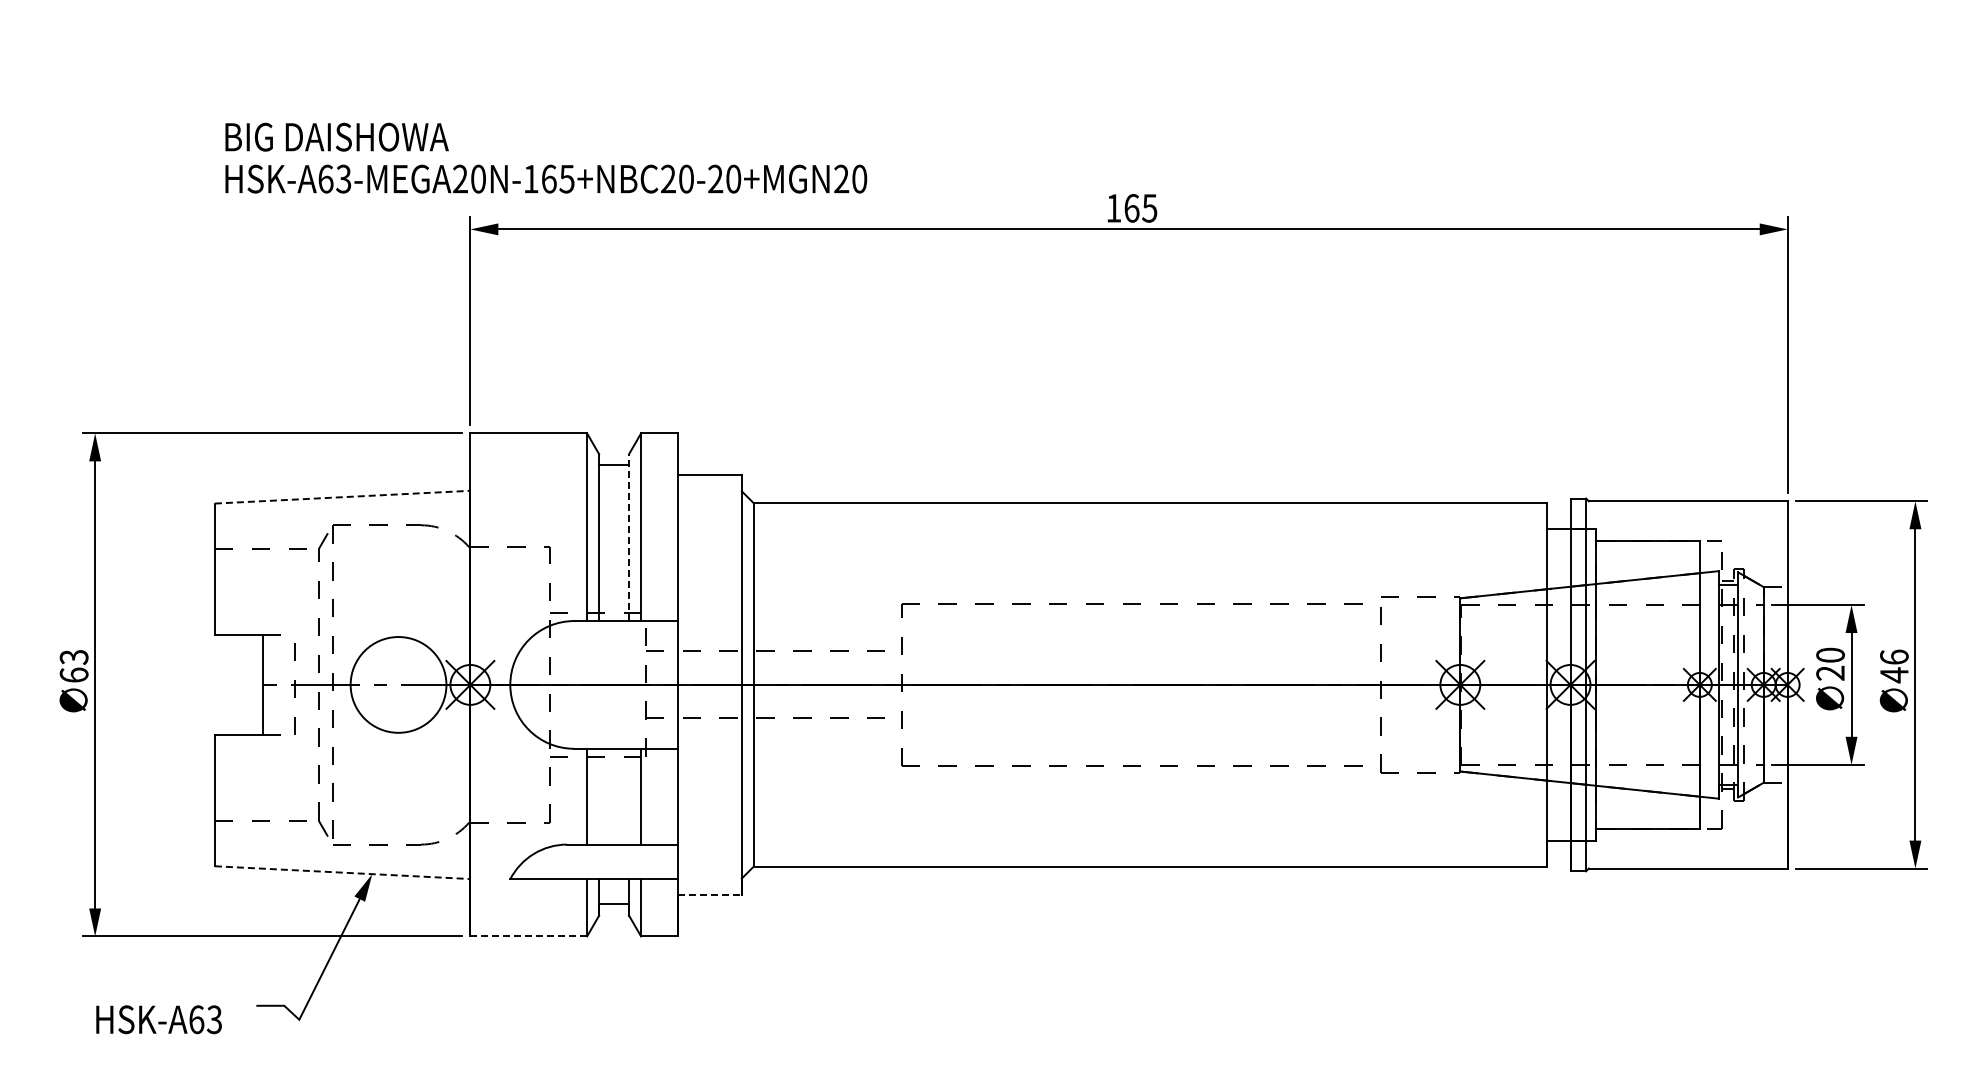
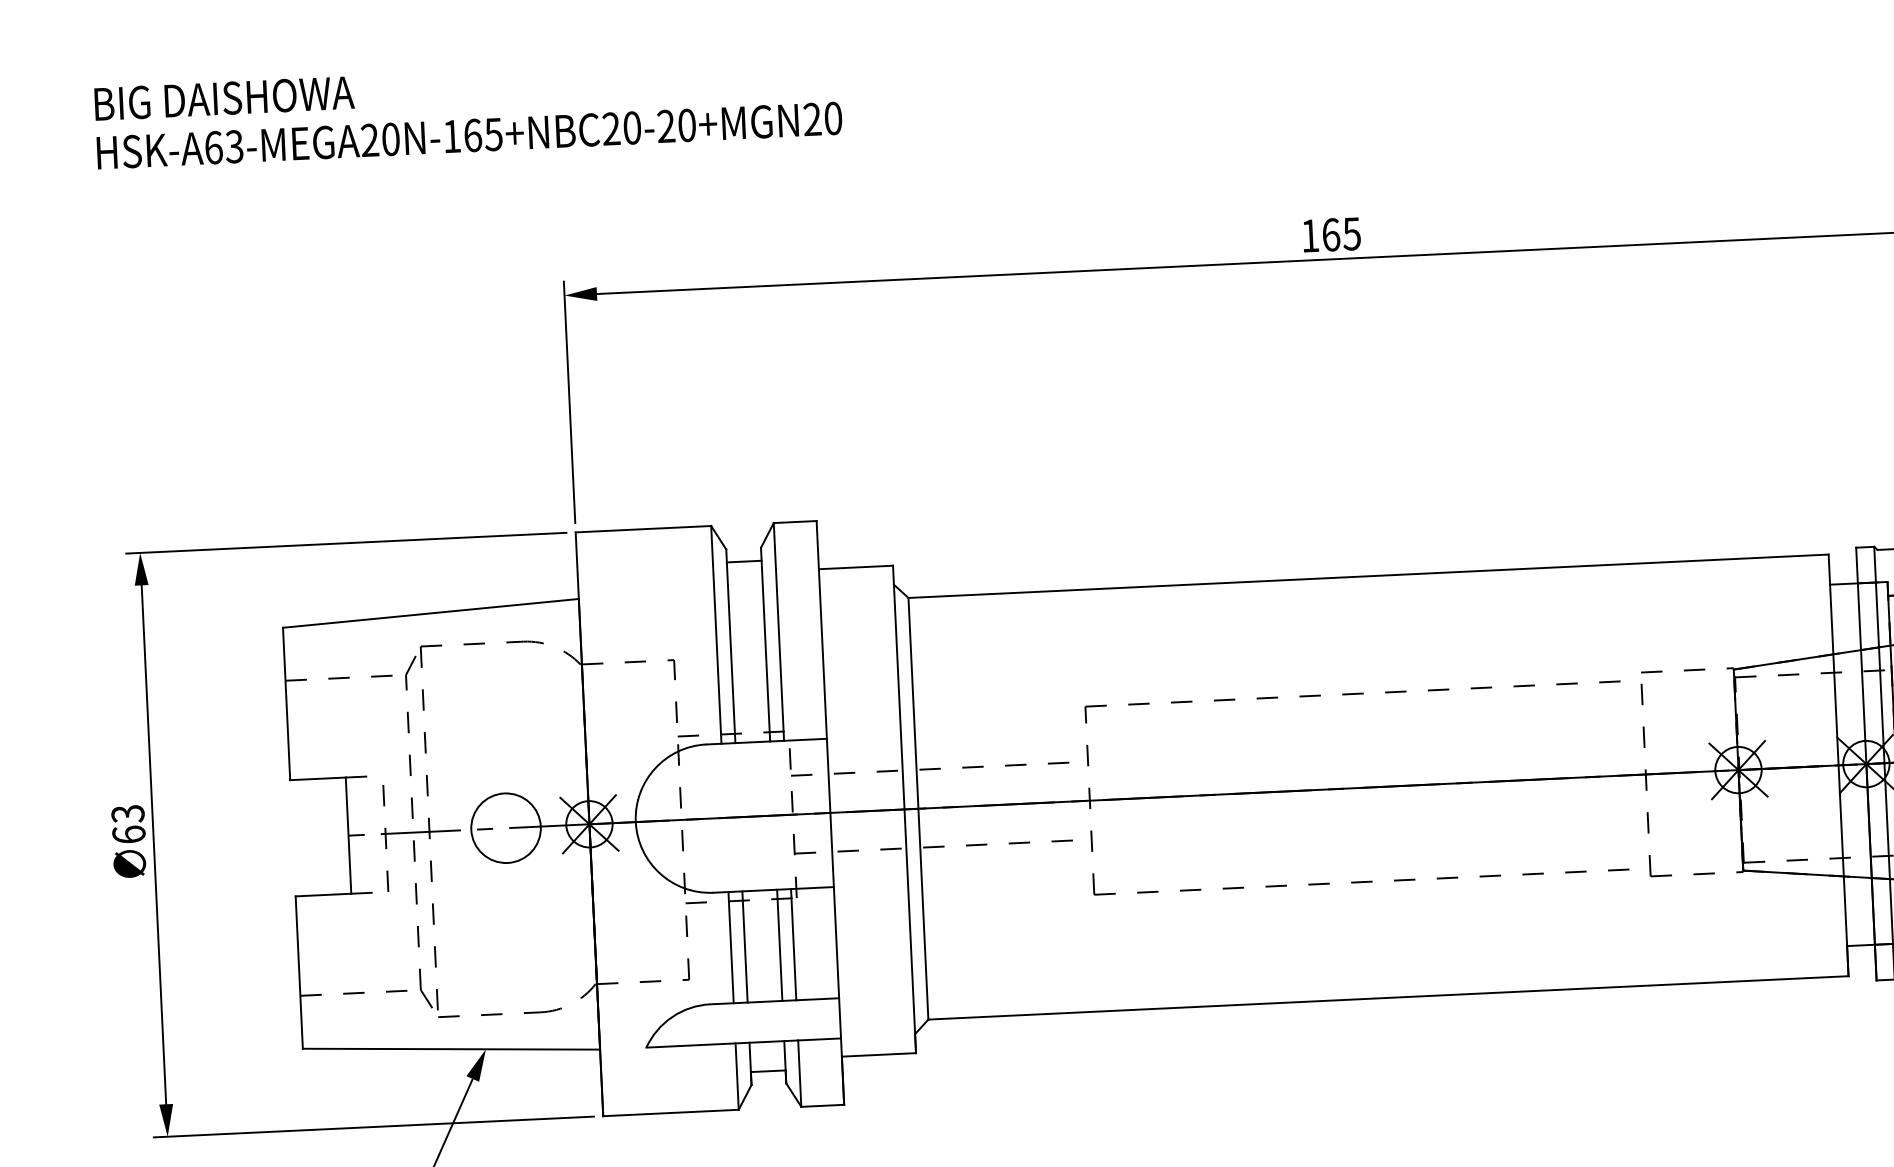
text: (546, 157) -> (468, 110), moved
line: (342, 497) -> (430, 613), dashed -> solid
line: (629, 537) -> (766, 644), dashed -> solid
circle: (398, 684) -> (505, 827), size x0.62
line: (599, 796) -> (745, 946), added
line: (629, 796) -> (780, 945), added
line: (342, 872) -> (451, 1049), dashed -> solid
line: (709, 894) -> (878, 1054), dashed -> solid
line: (529, 936) -> (671, 1113), dashed -> solid

